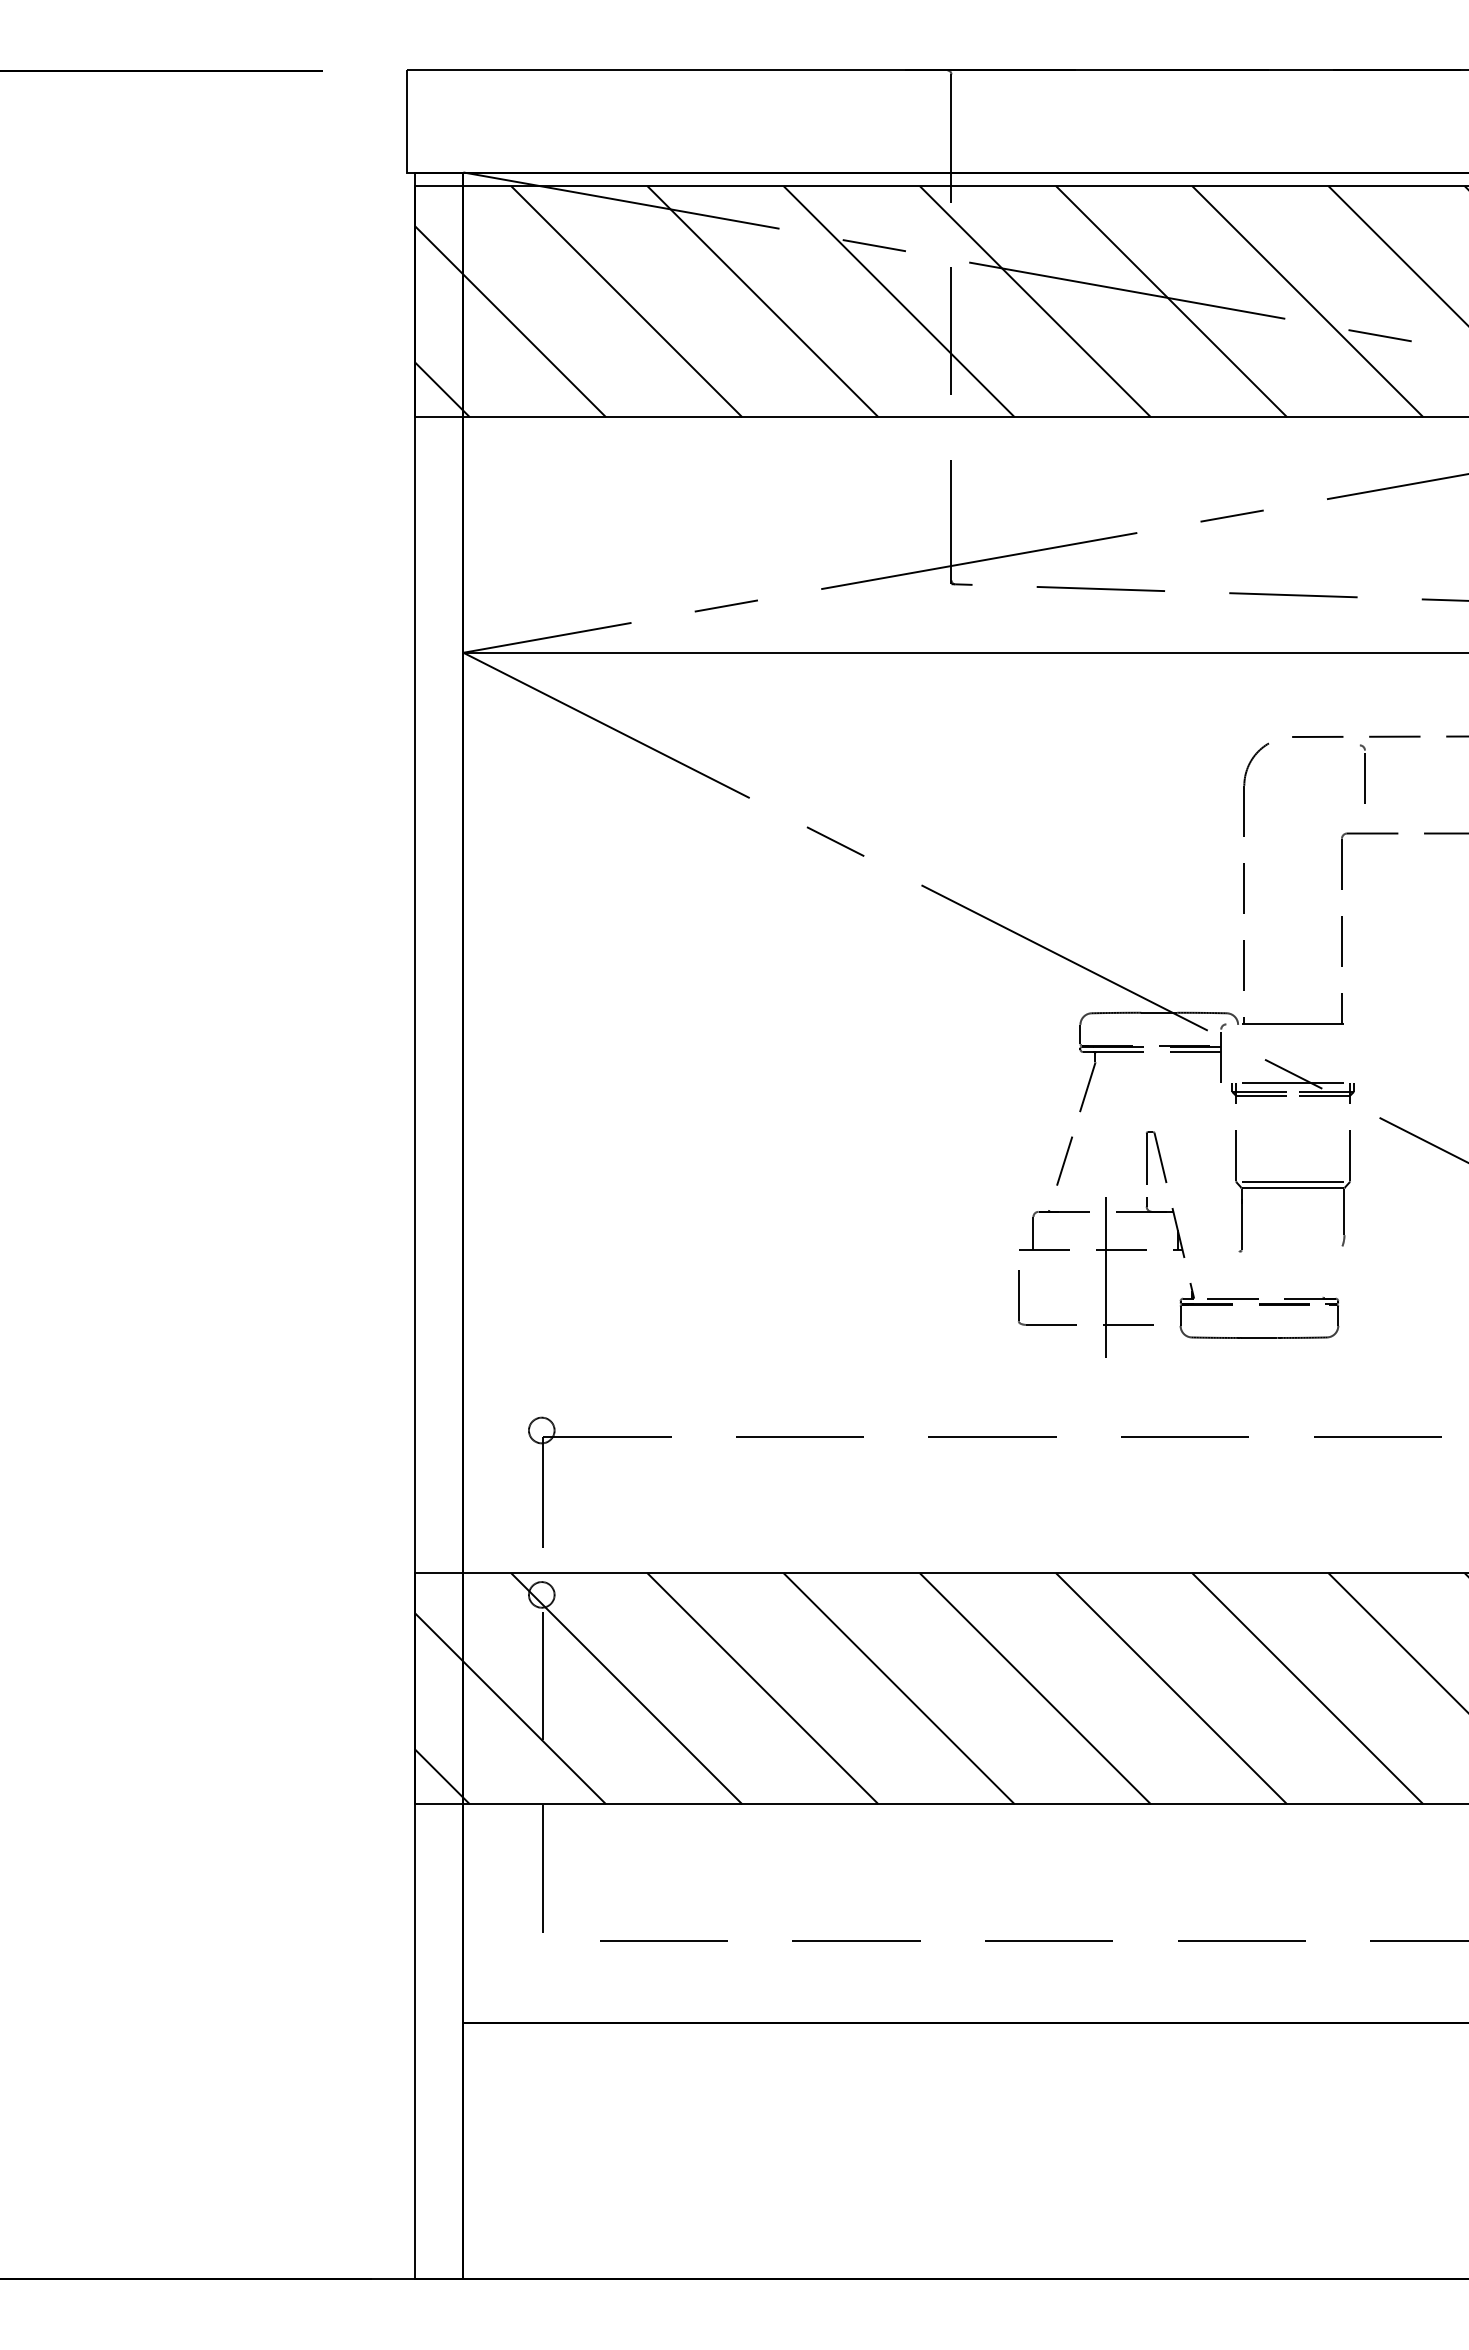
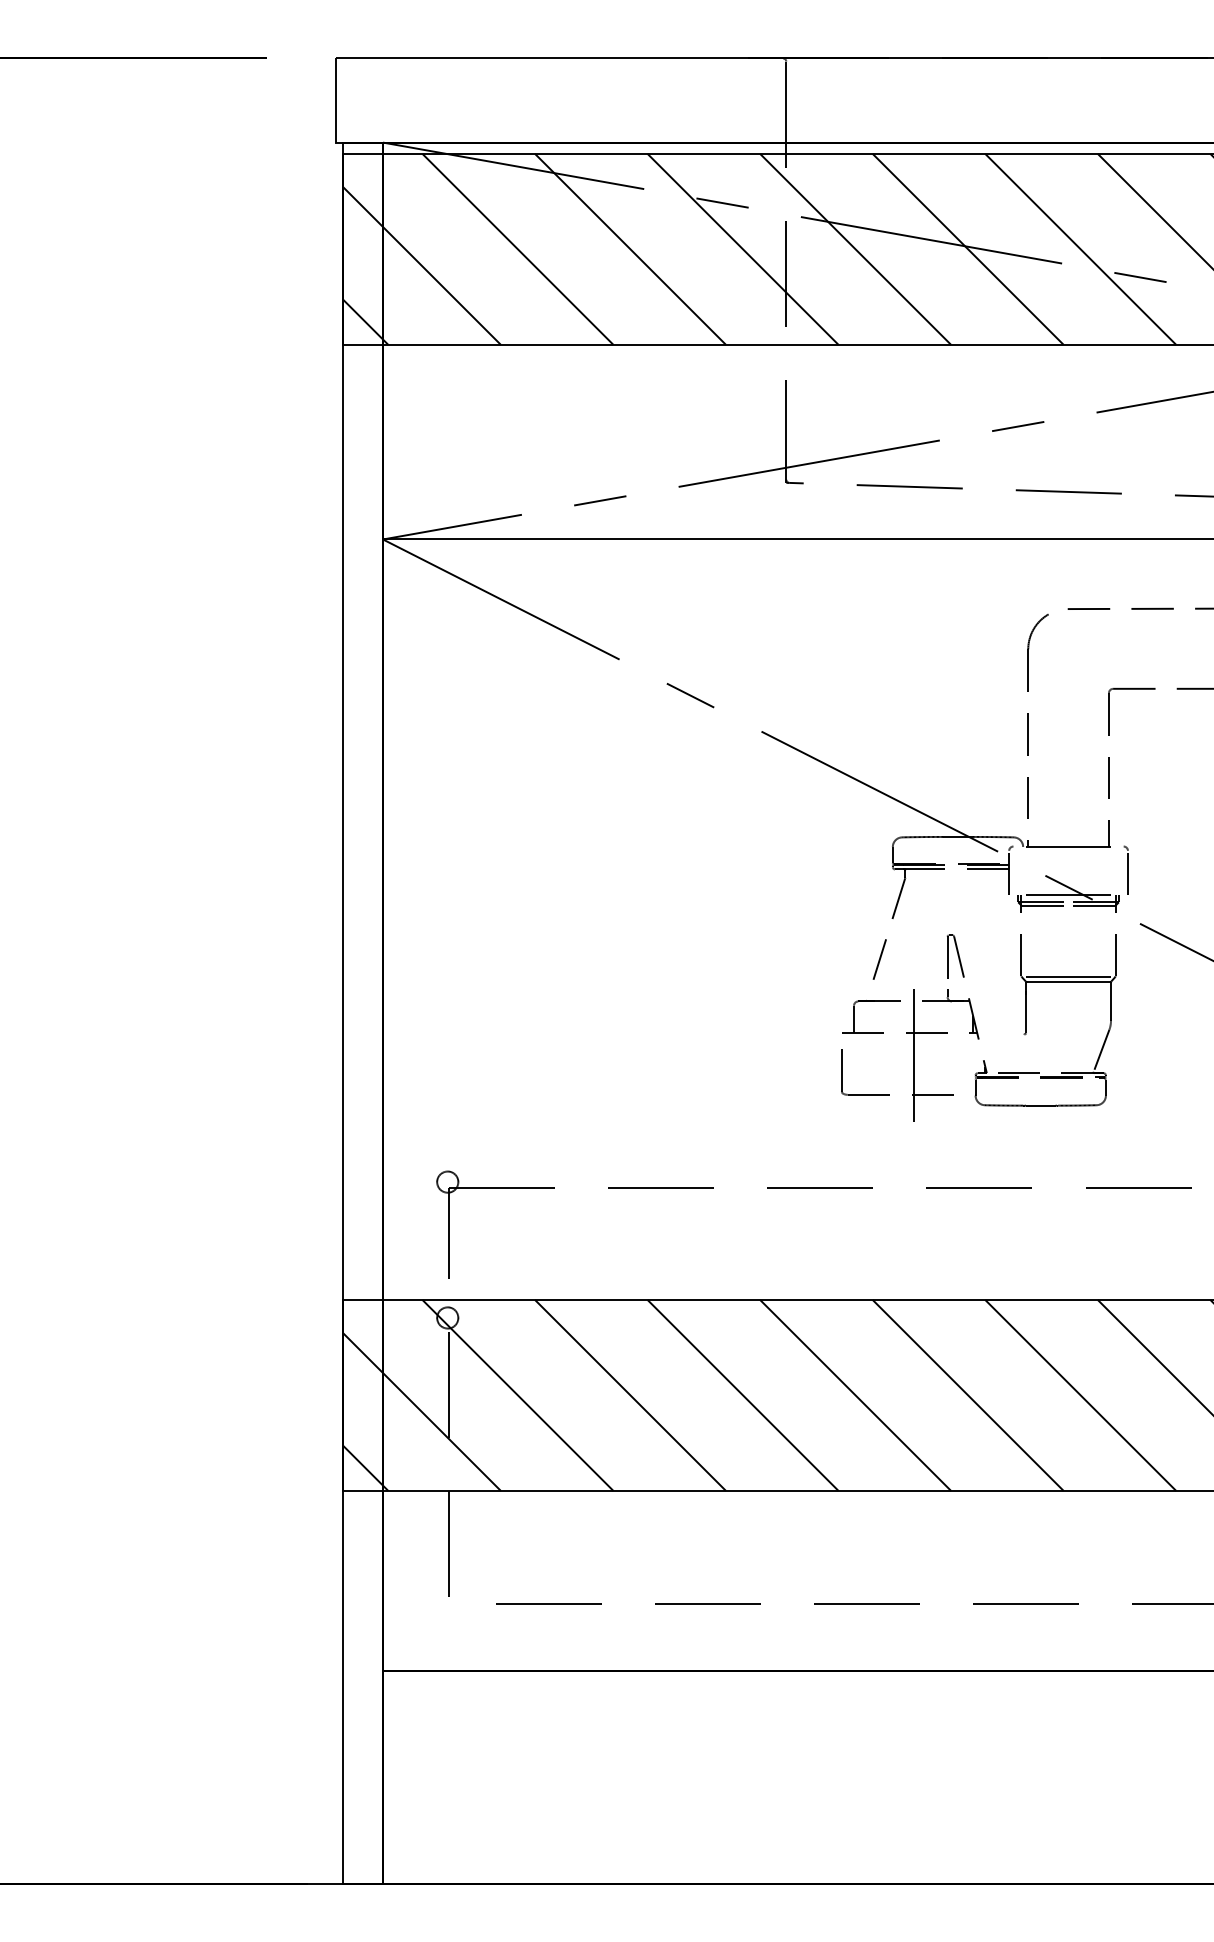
part: (1362, 773) -> (1125, 869), moved
line: (1332, 1271) -> (1101, 1050), added

